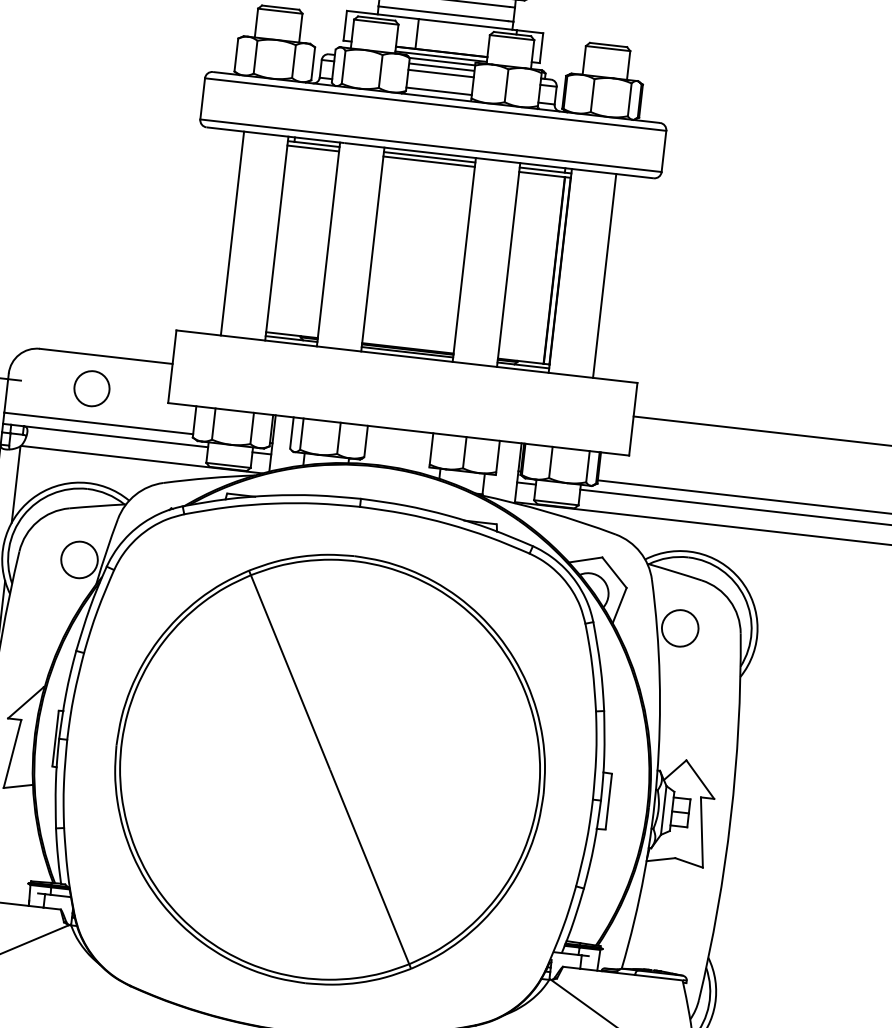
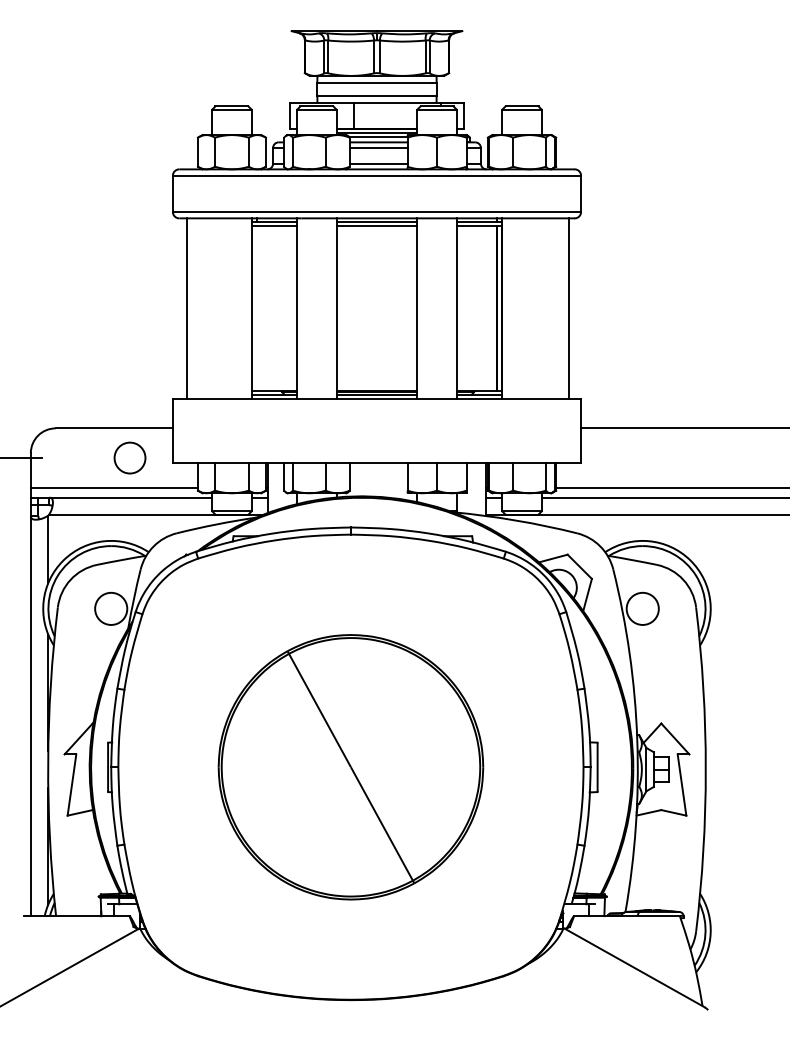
line: (232, 233) -> (187, 308), moved
line: (604, 275) -> (568, 308), moved
circle: (91, 387) -> (129, 457), moved
part: (329, 770) -> (350, 767), size x0.7

